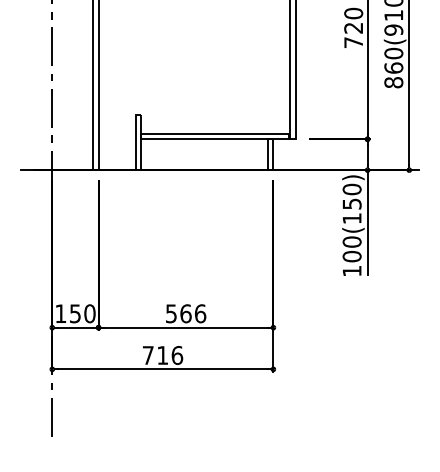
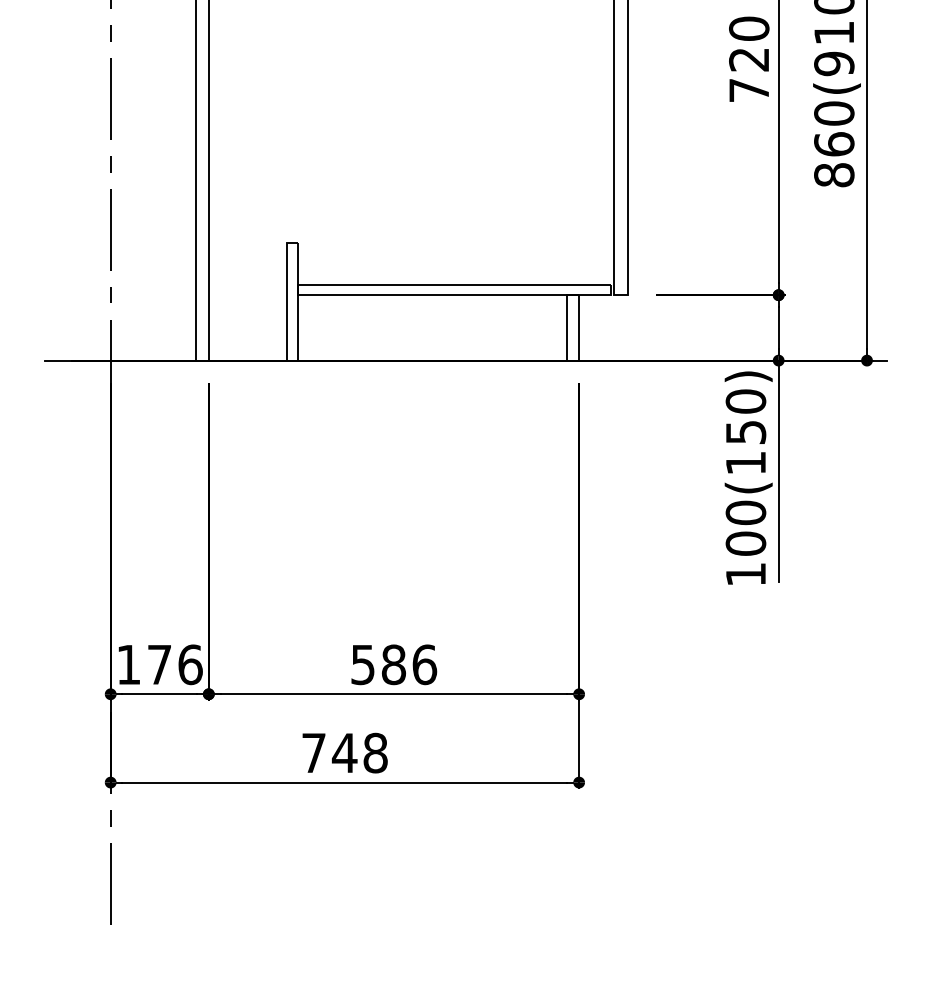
text: (82, 313) -> (174, 664), 150 -> 176
text: (185, 313) -> (392, 664), 566 -> 586
text: (169, 355) -> (359, 753), 716 -> 748

